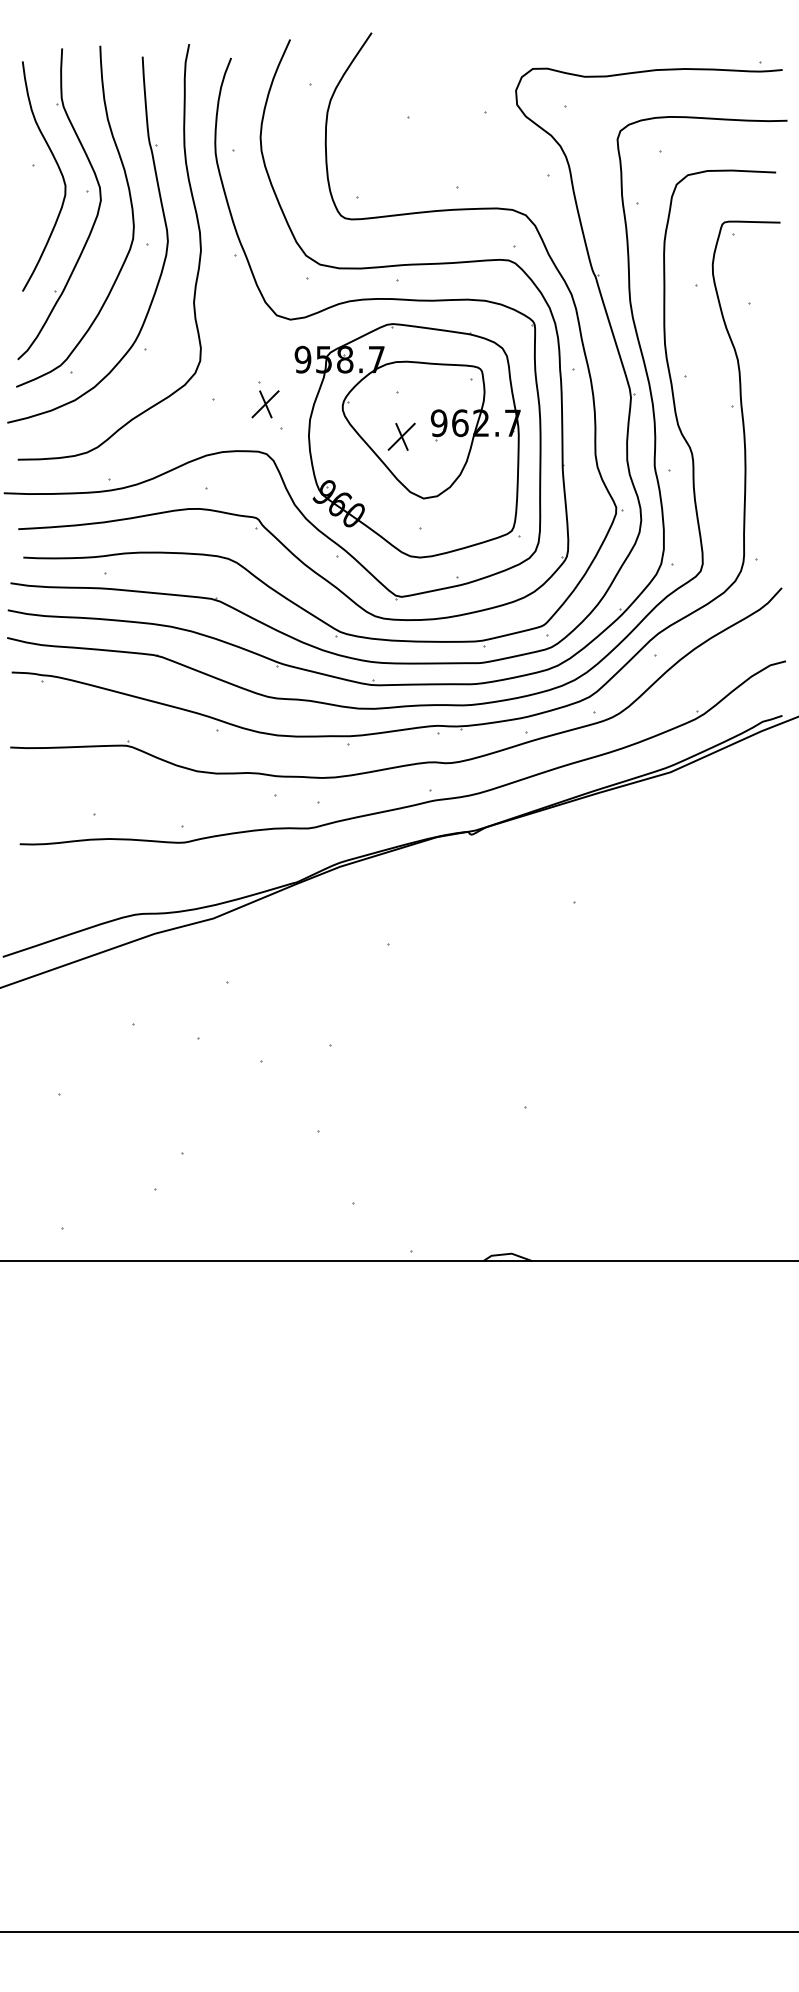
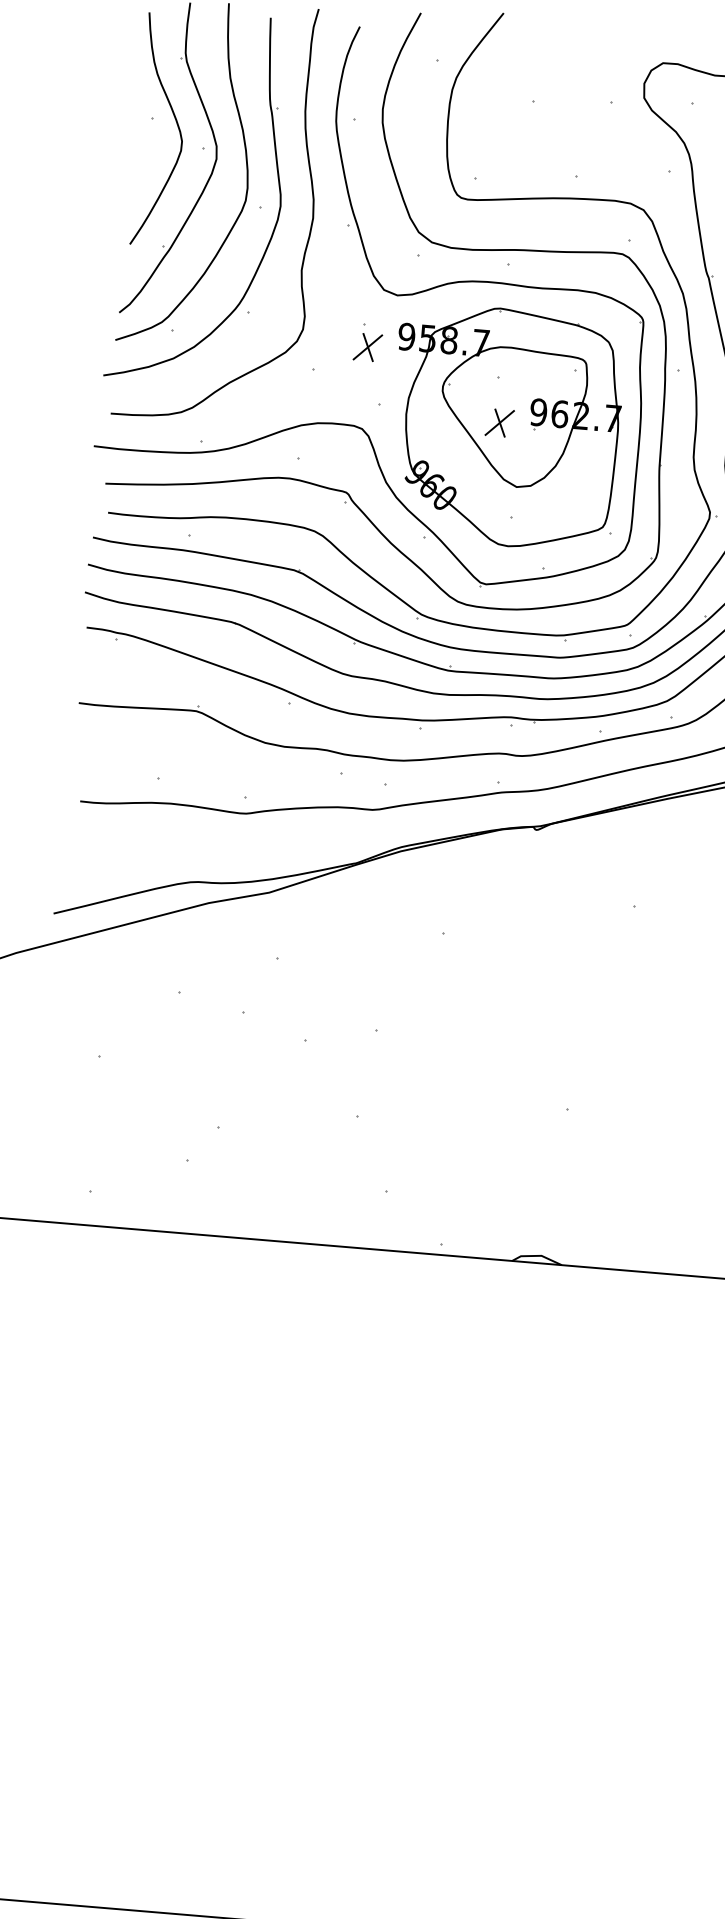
part: (265, 399) -> (368, 342), moved

